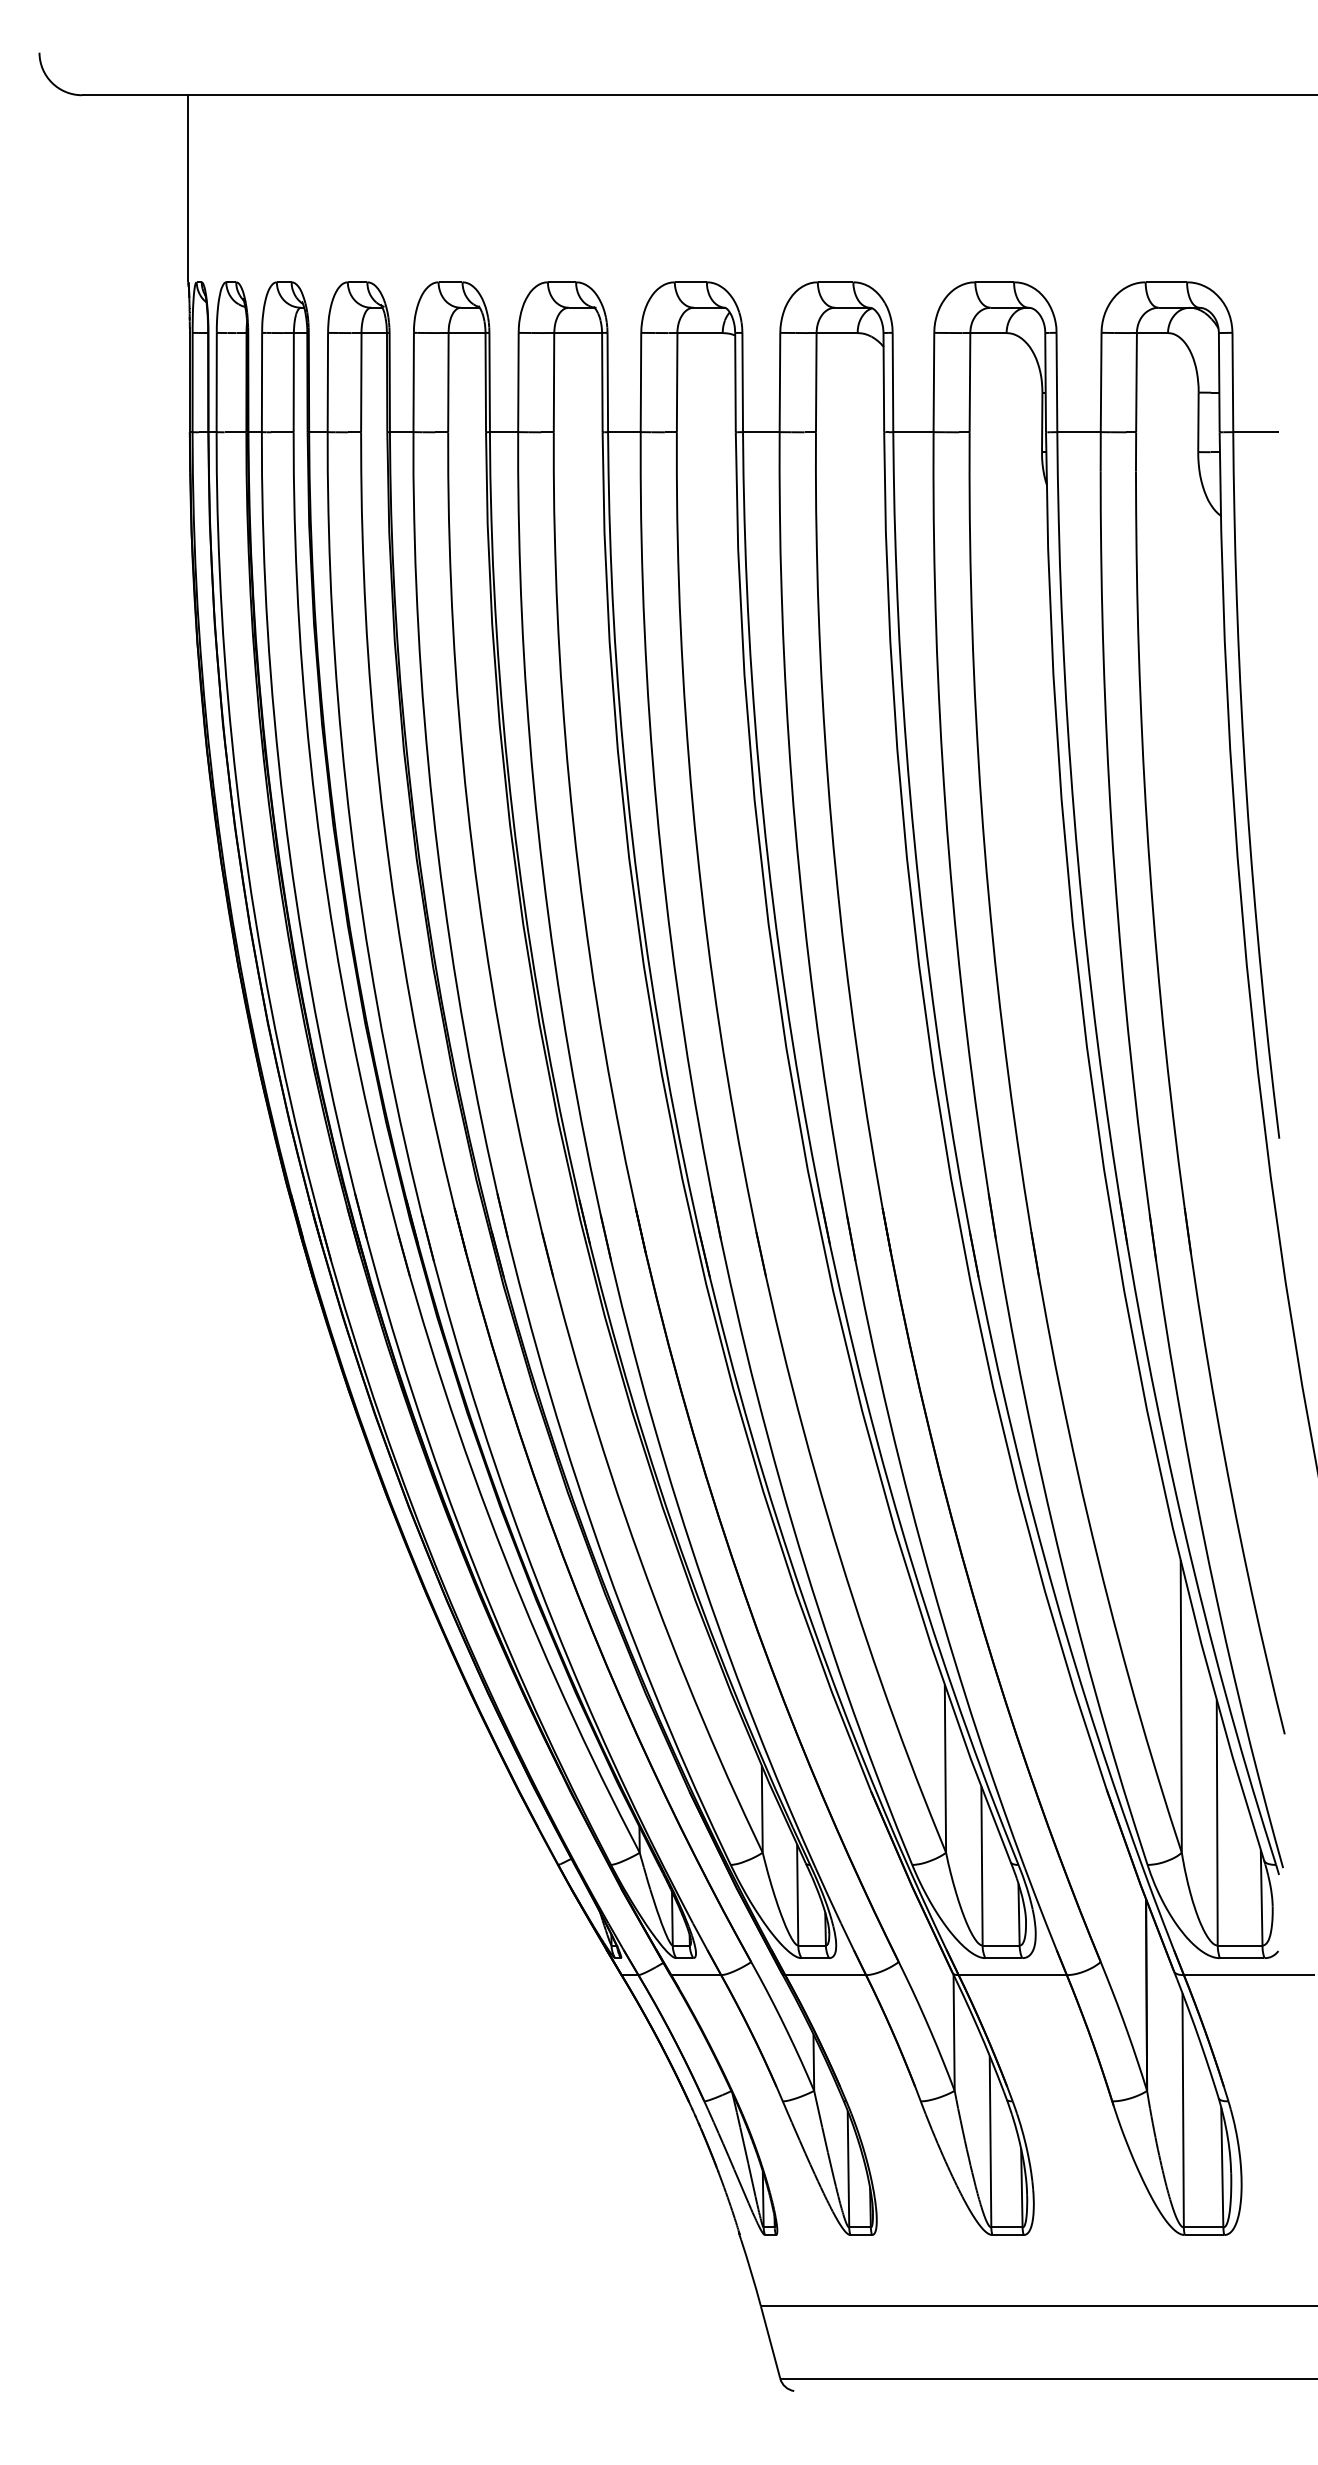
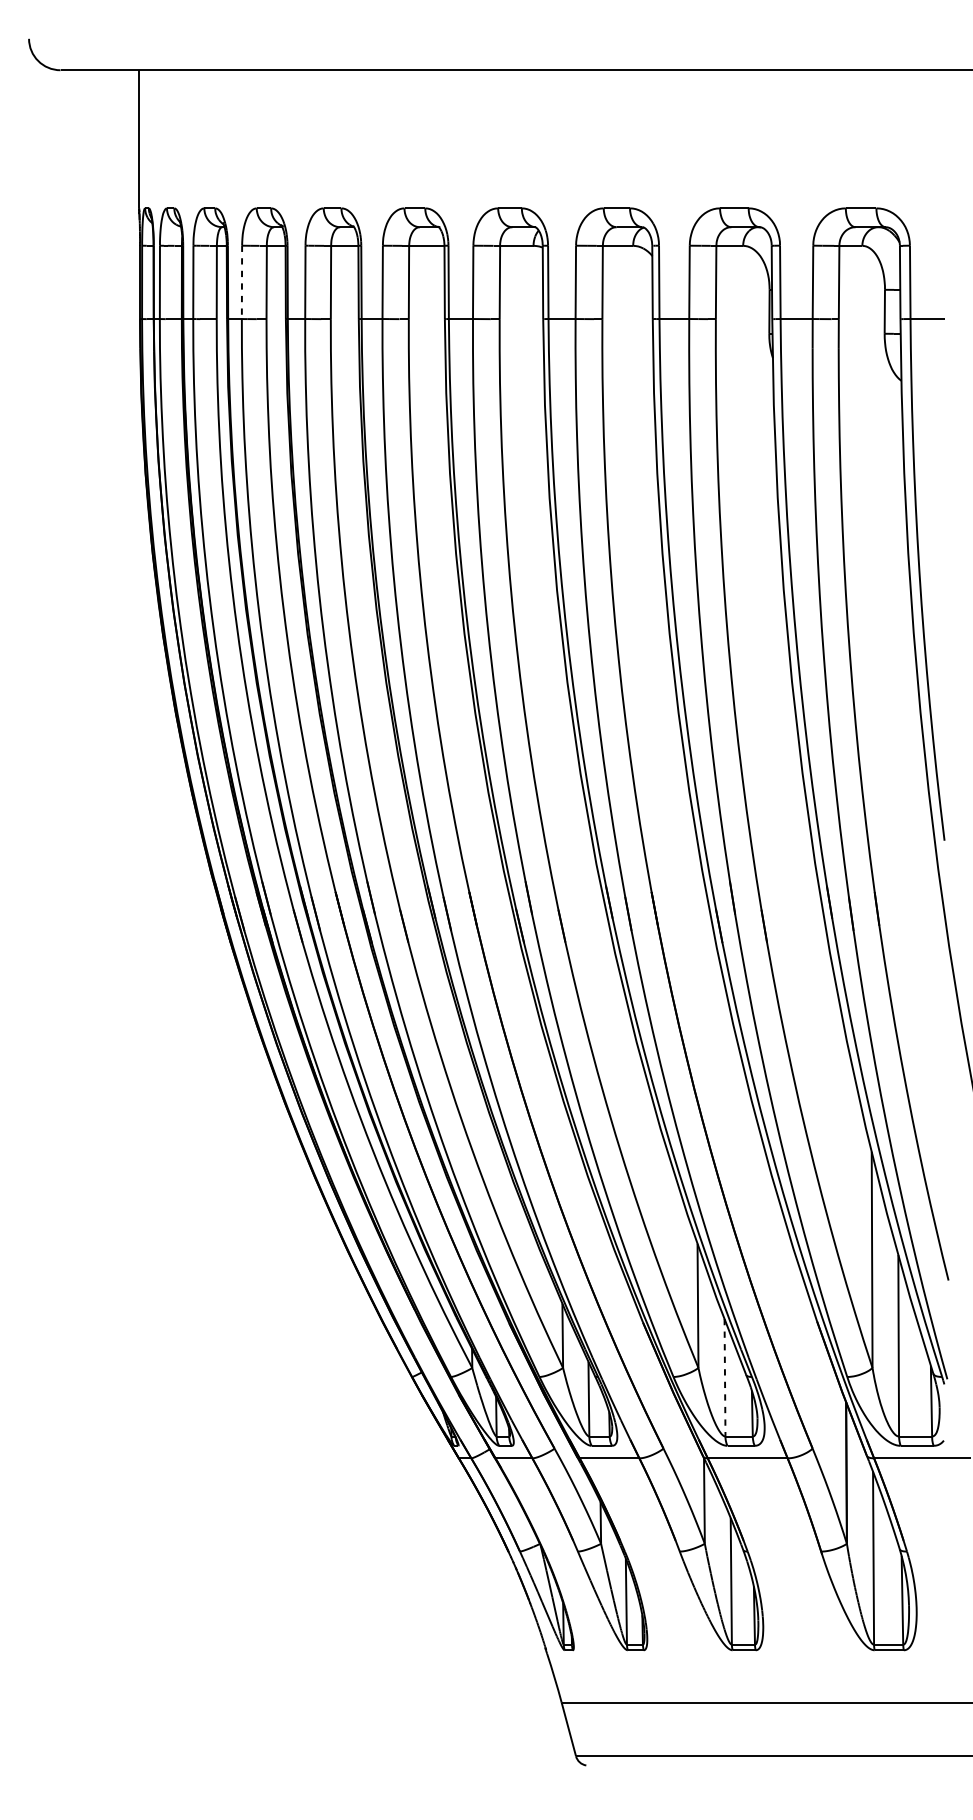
line: (327, 382) -> (241, 282), solid -> dashed
line: (982, 1865) -> (725, 1377), solid -> dashed

